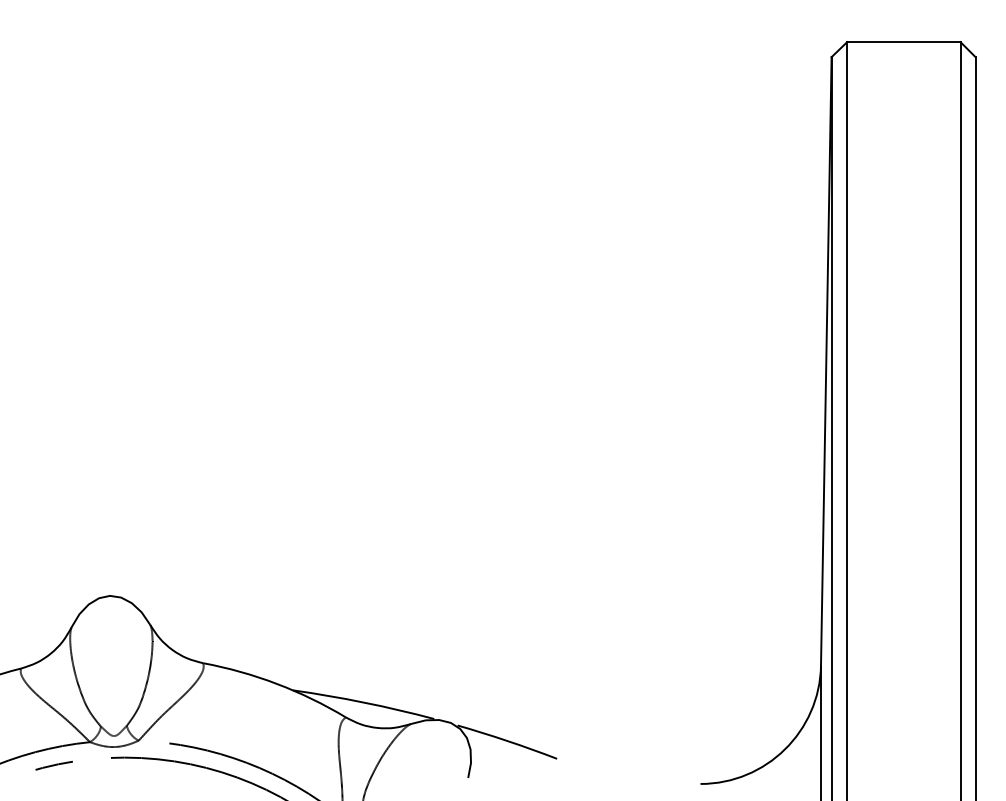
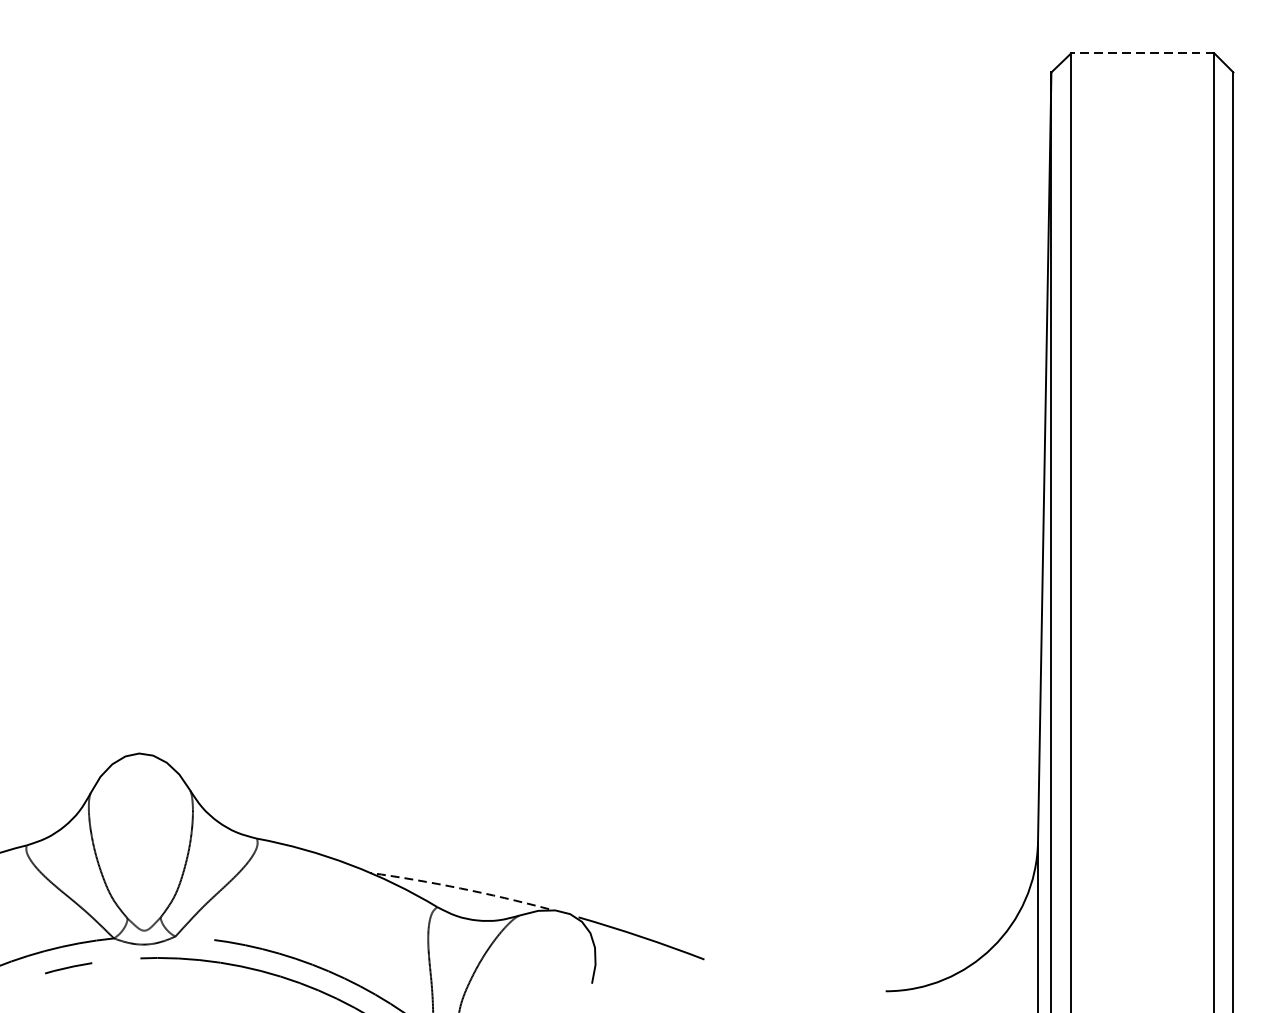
line: (903, 42) -> (1142, 53), solid -> dashed
arc: (364, 702) -> (460, 888), solid -> dashed

